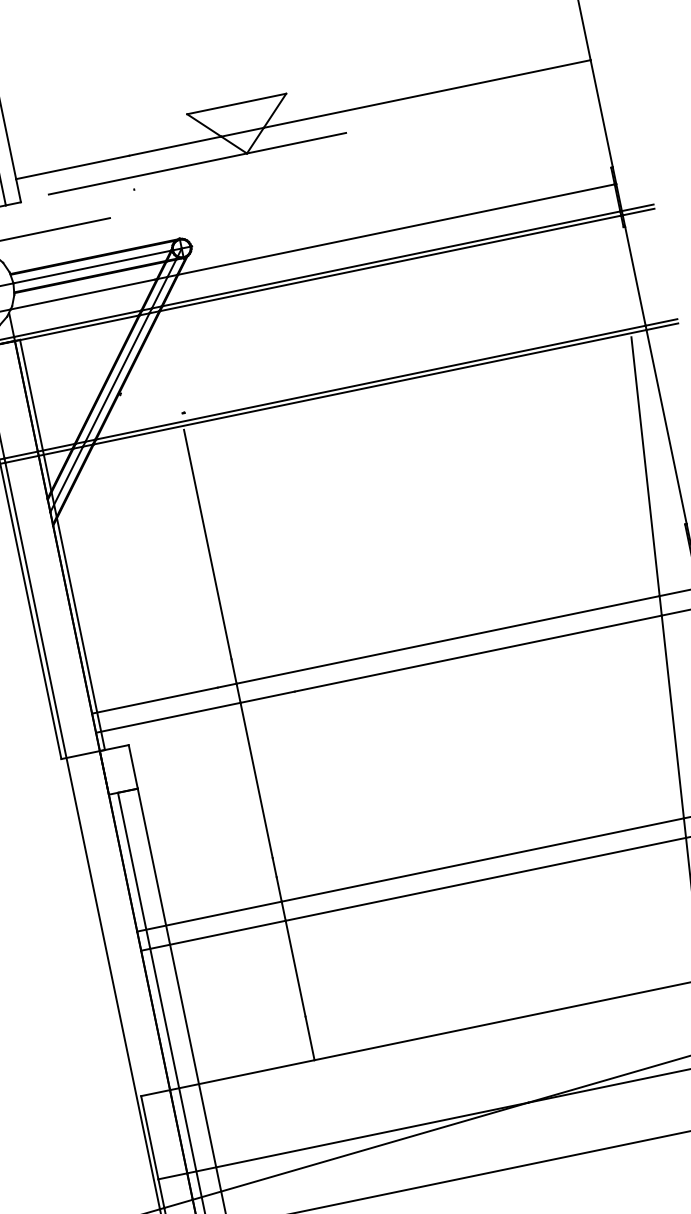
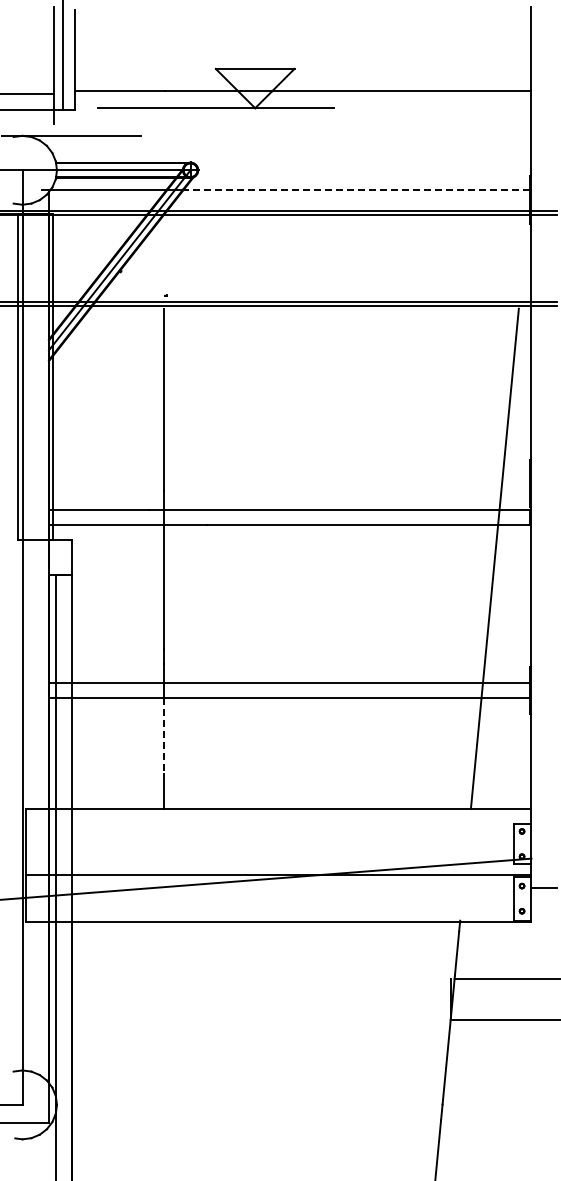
line: (395, 229) -> (356, 189), solid -> dashed
line: (295, 968) -> (163, 736), solid -> dashed

